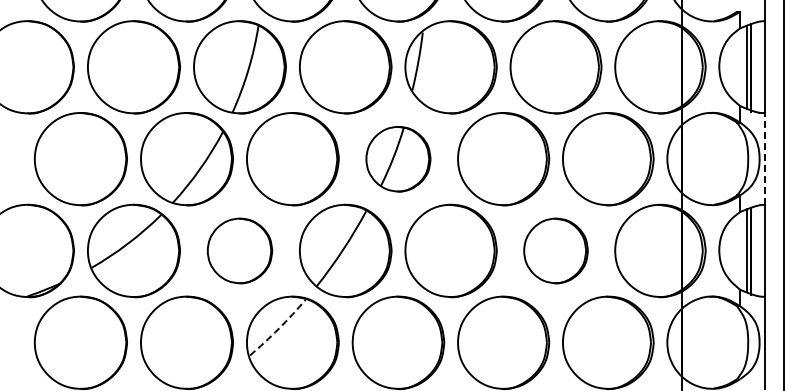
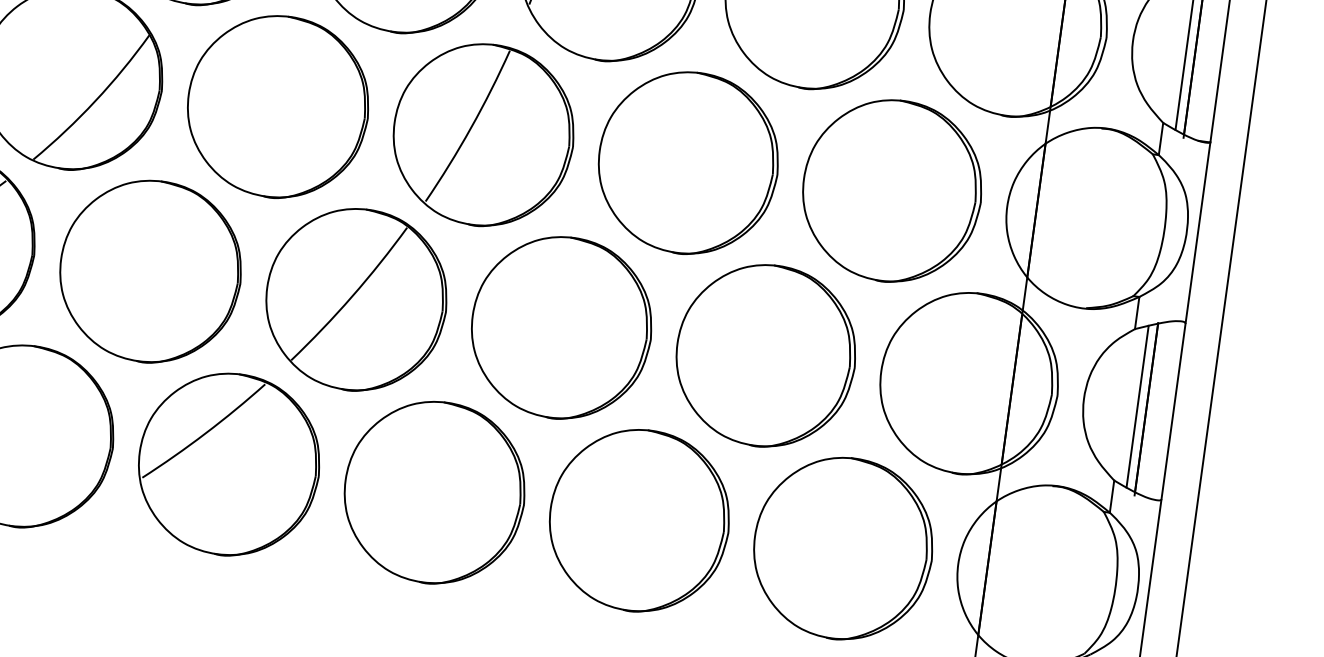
line: (765, 158) -> (1198, 231), dashed -> solid
part: (398, 159) -> (483, 135), size x1.43
part: (239, 250) -> (149, 270), size x1.43
part: (555, 250) -> (765, 354), size x1.43
arc: (278, 328) -> (204, 432), dashed -> solid

